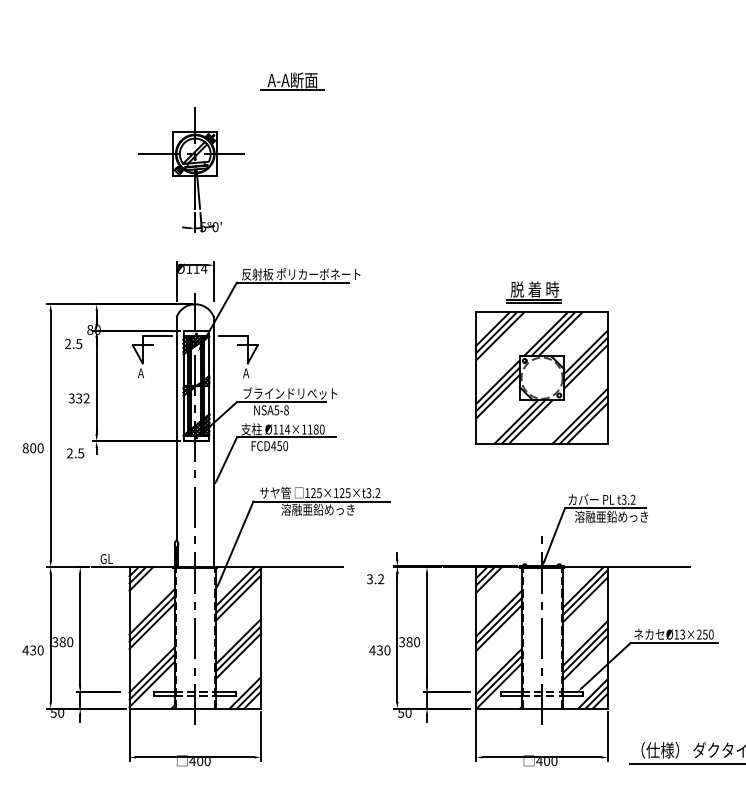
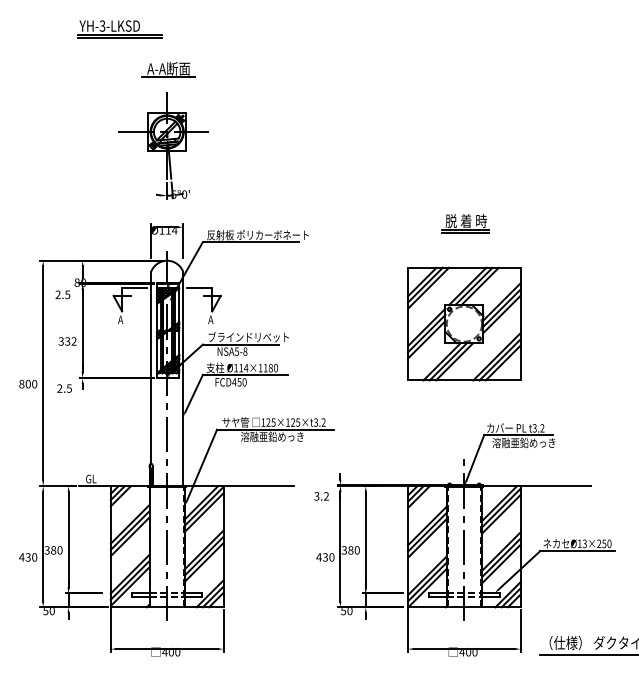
part: (139, 34) -> (119, 29), added
part: (292, 81) -> (168, 69), moved
part: (534, 292) -> (465, 223), moved

